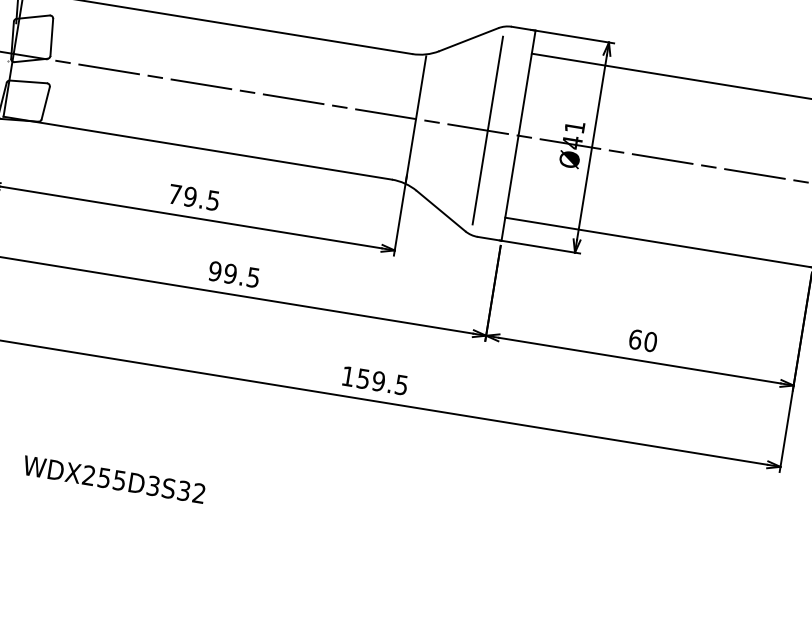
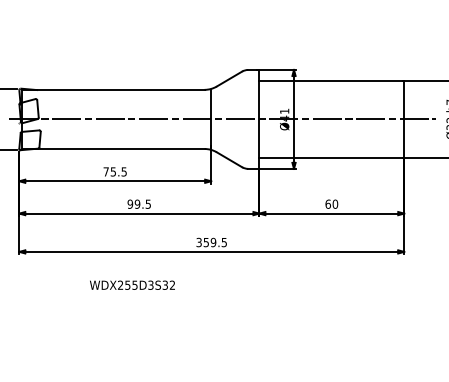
line: (486, 130) -> (244, 119), removed
text: (190, 196) -> (113, 171), 79.5 -> 75.5
text: (346, 376) -> (198, 242), 159.5 -> 359.5
text: (114, 478) -> (132, 284), moved

